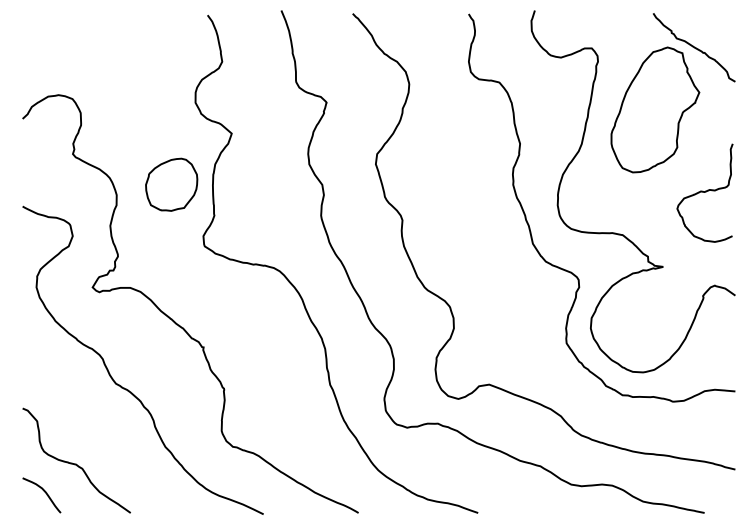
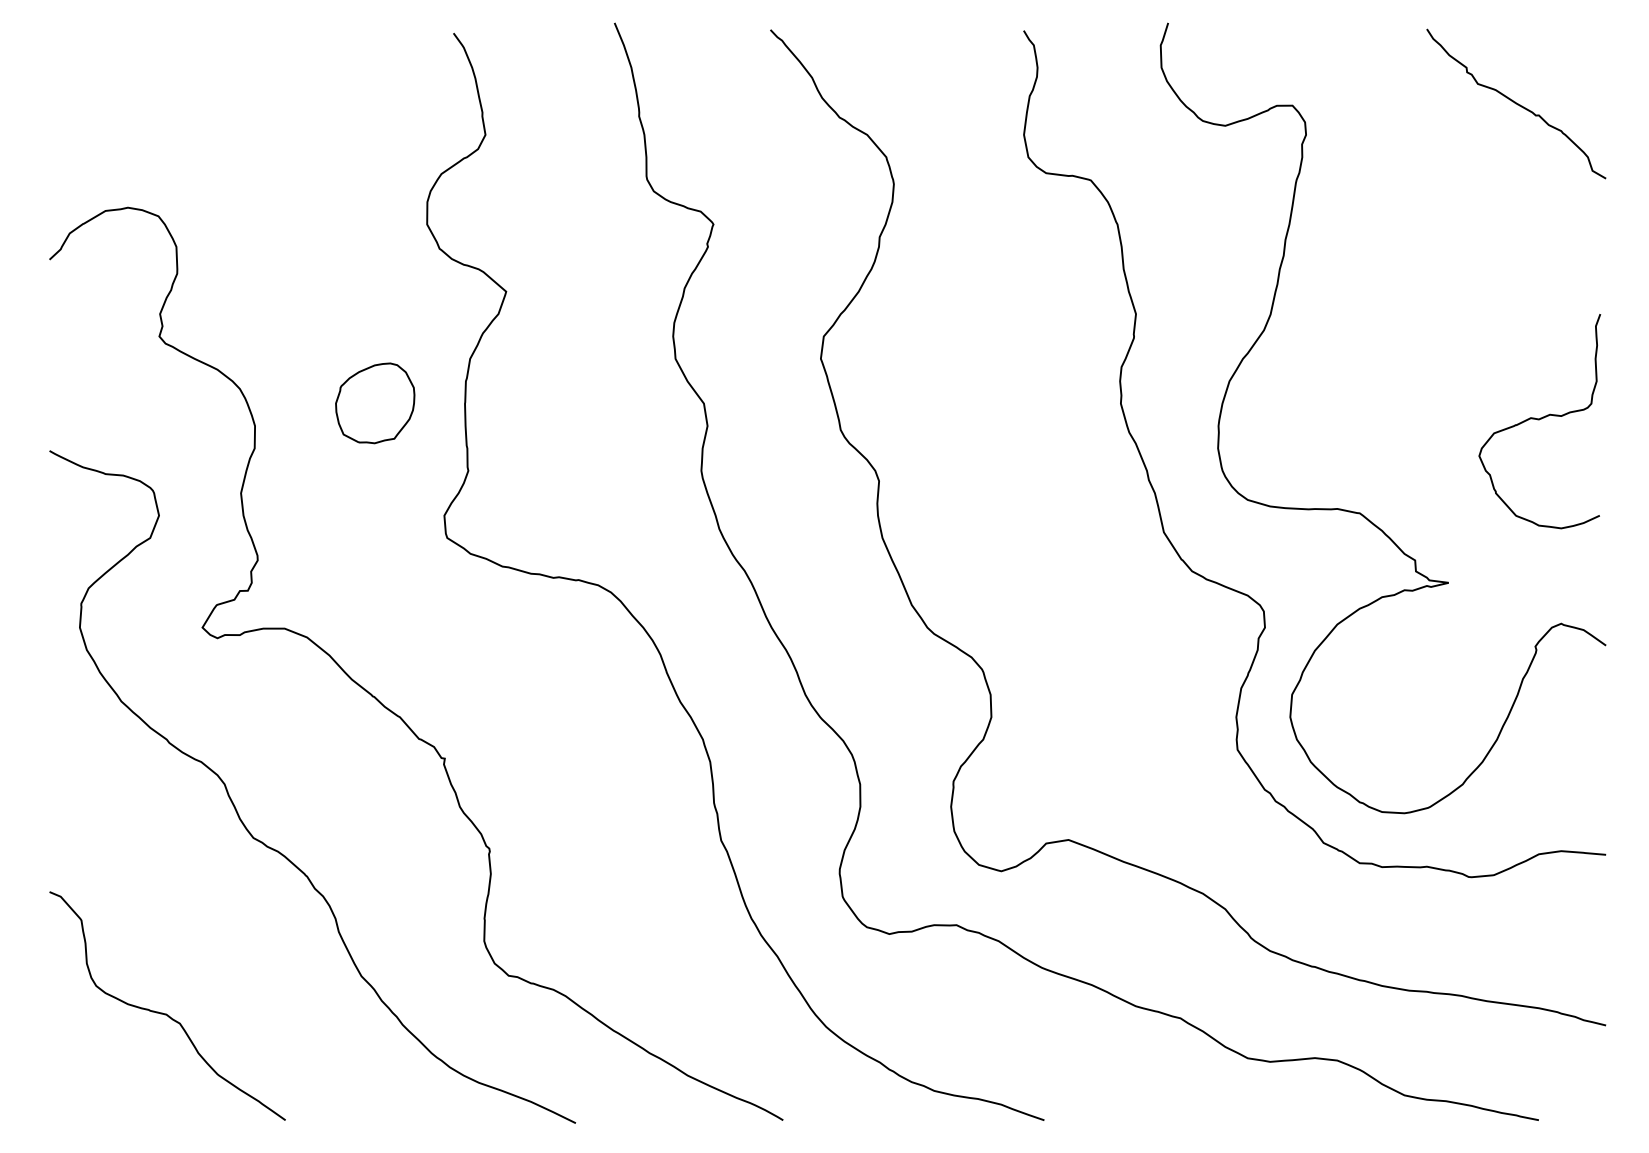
part: (655, 109) -> (1431, 239), removed
part: (171, 184) -> (374, 402), size x0.7
curve: (44, 492) -> (97, 1075), removed

